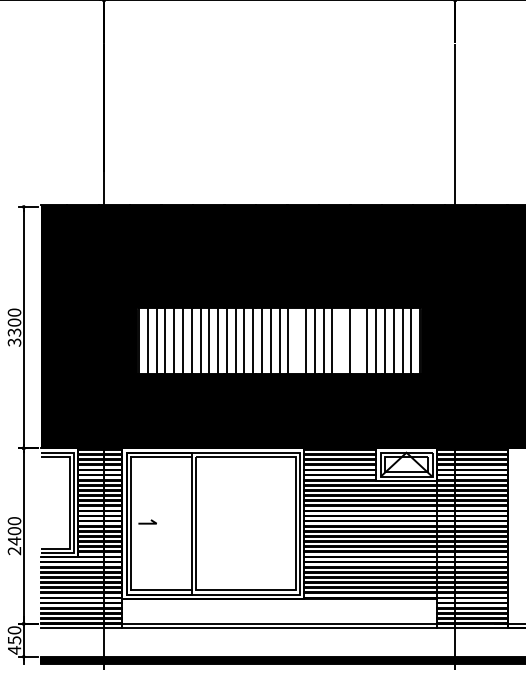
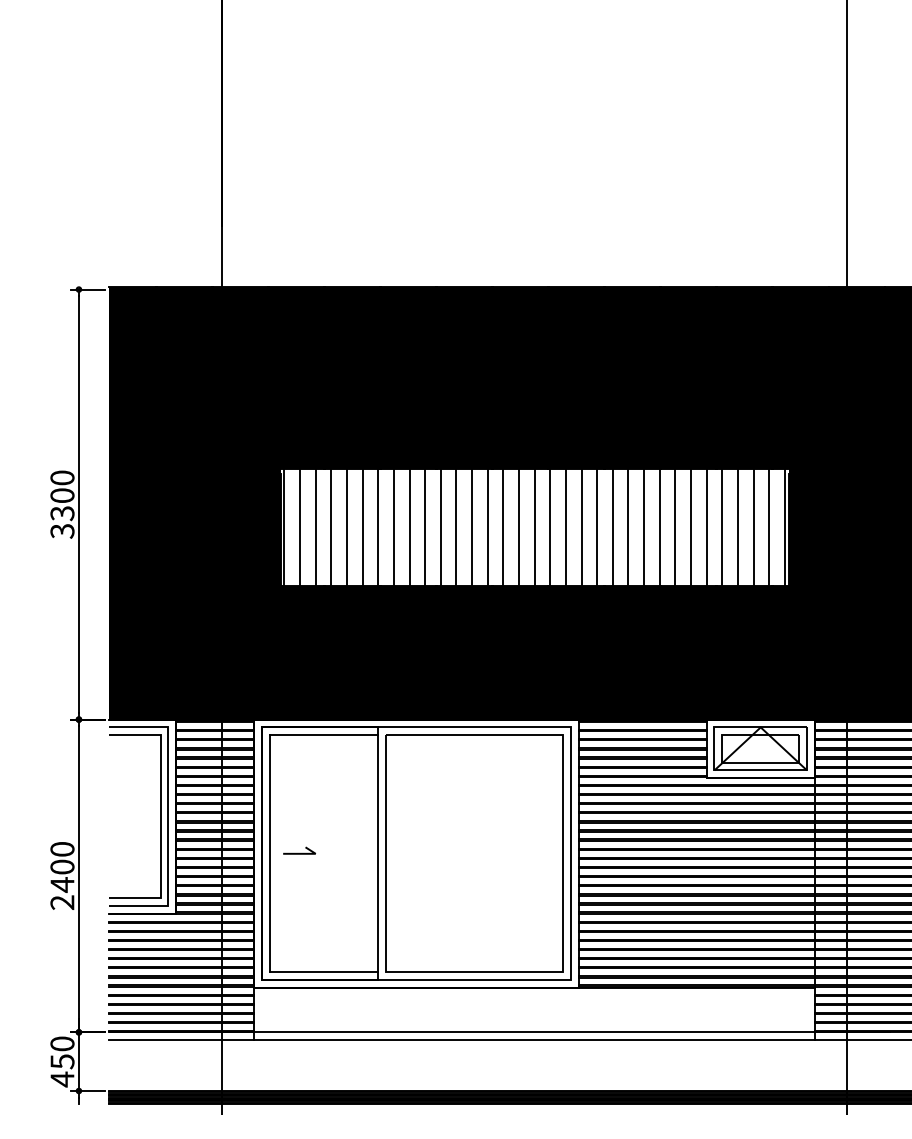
line: (297, 340) -> (566, 527), added
line: (341, 340) -> (644, 527), added
line: (358, 340) -> (675, 527), added

